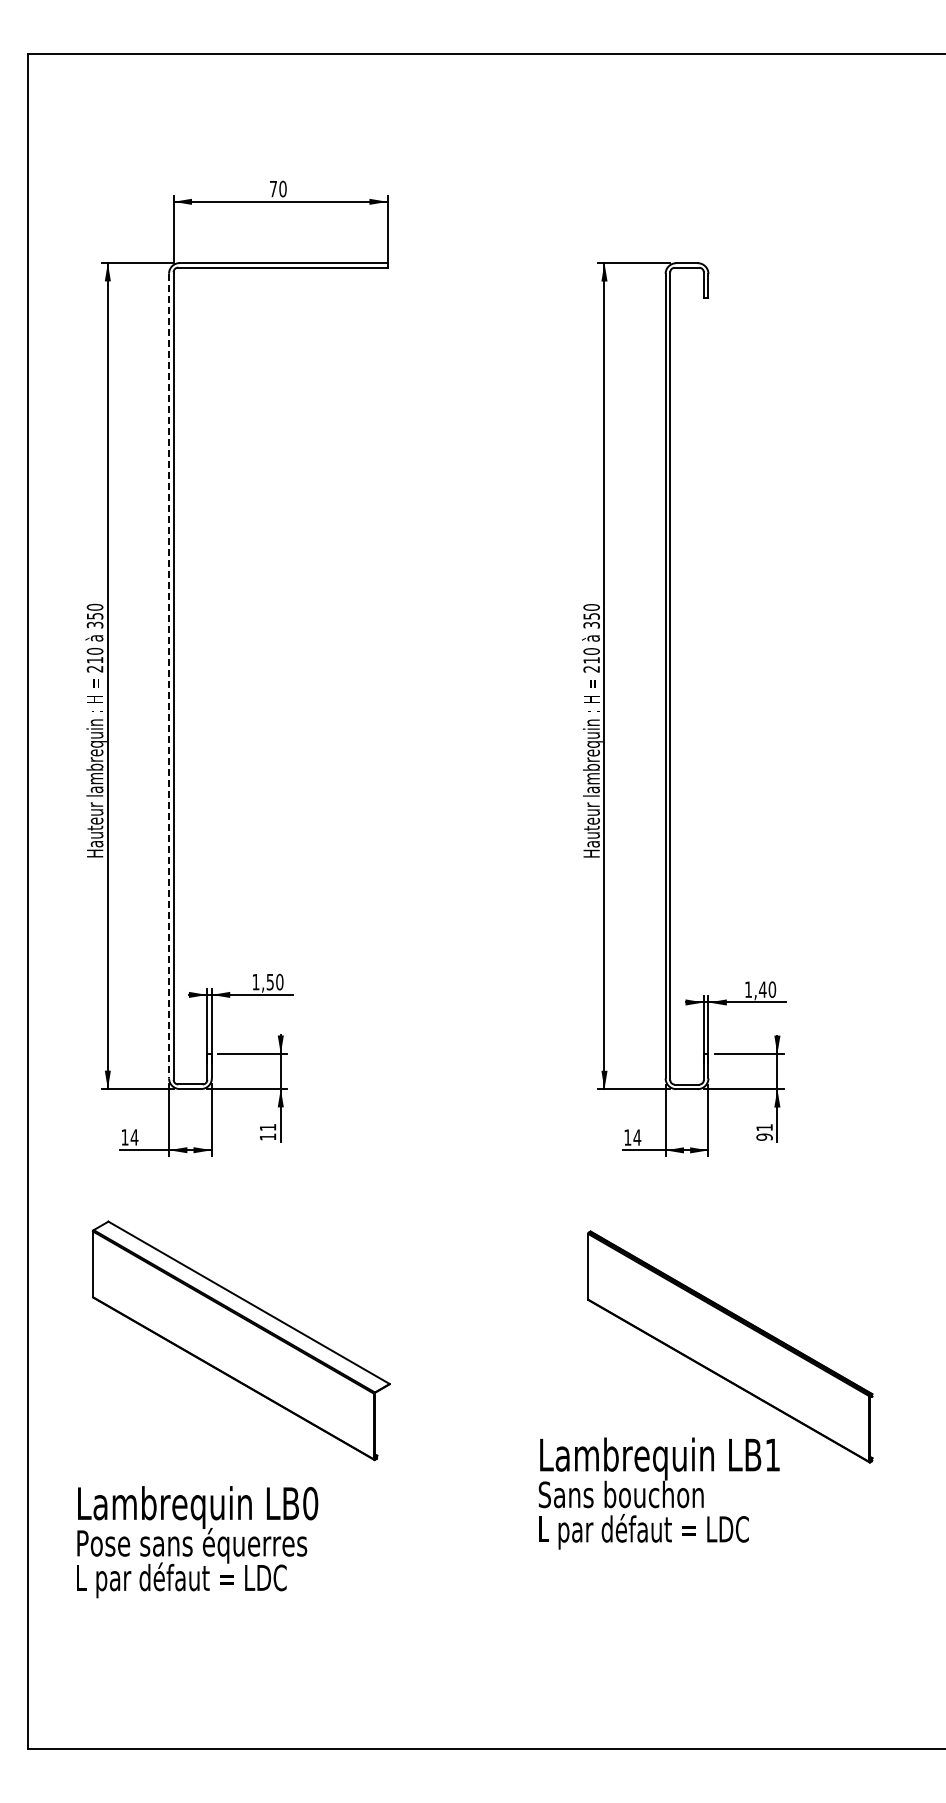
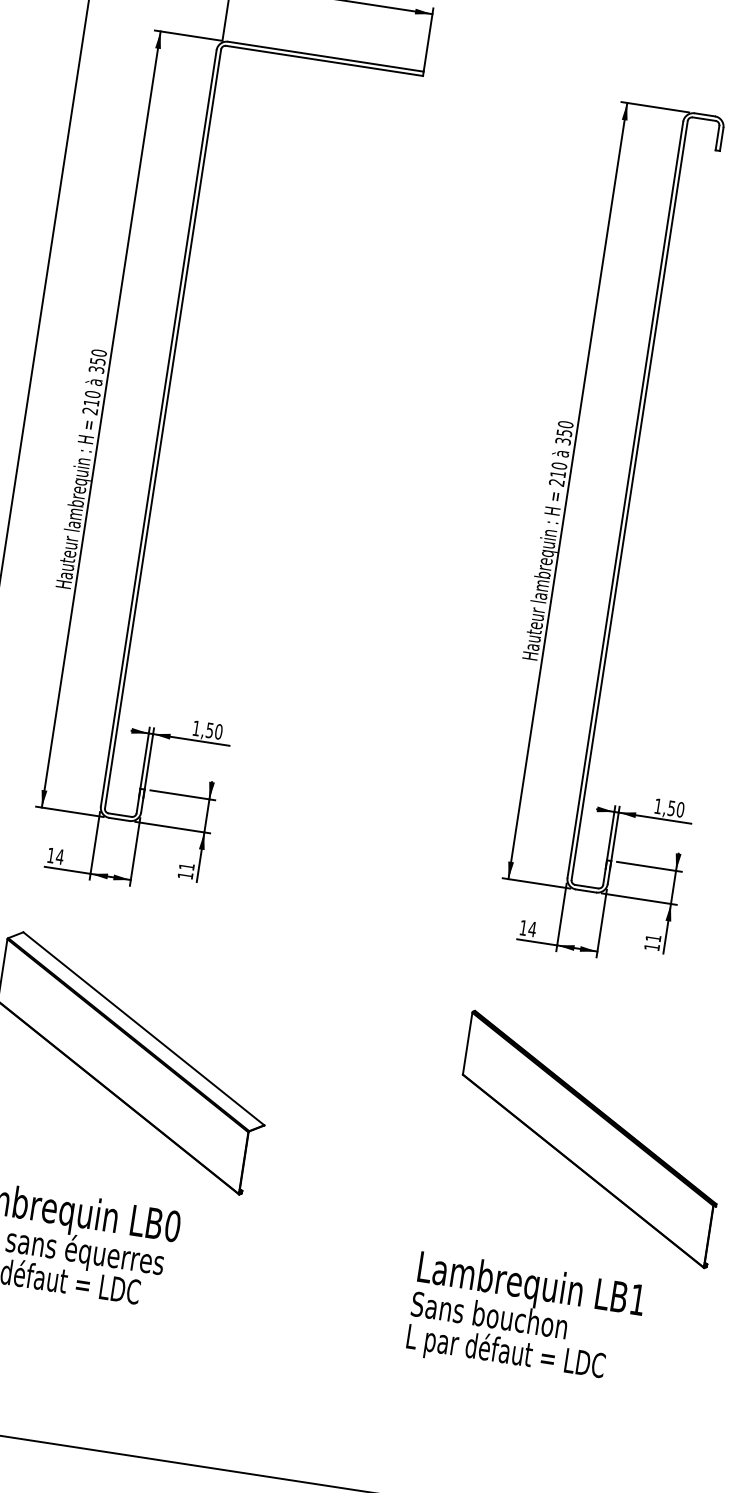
line: (169, 676) -> (159, 428), dashed -> solid
text: (762, 989) -> (671, 808), 1,40 -> 1,50
text: (764, 1136) -> (652, 946), 91 -> 11
text: (658, 1493) -> (524, 1319), moved

